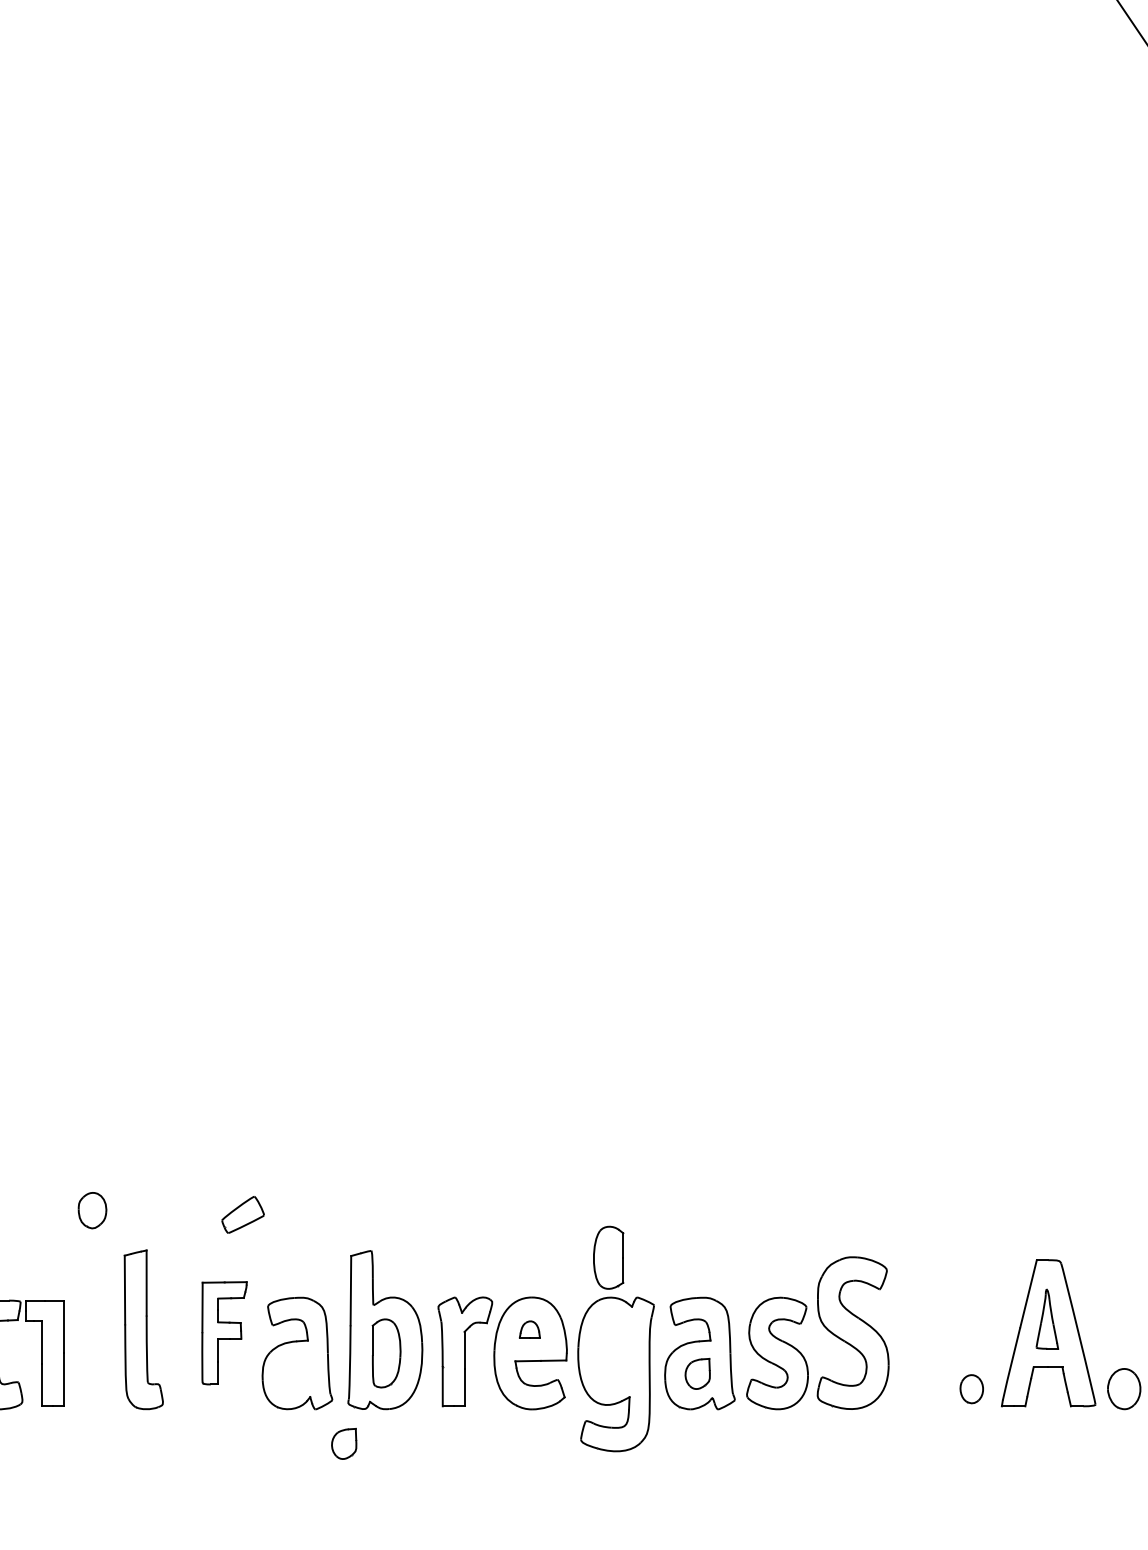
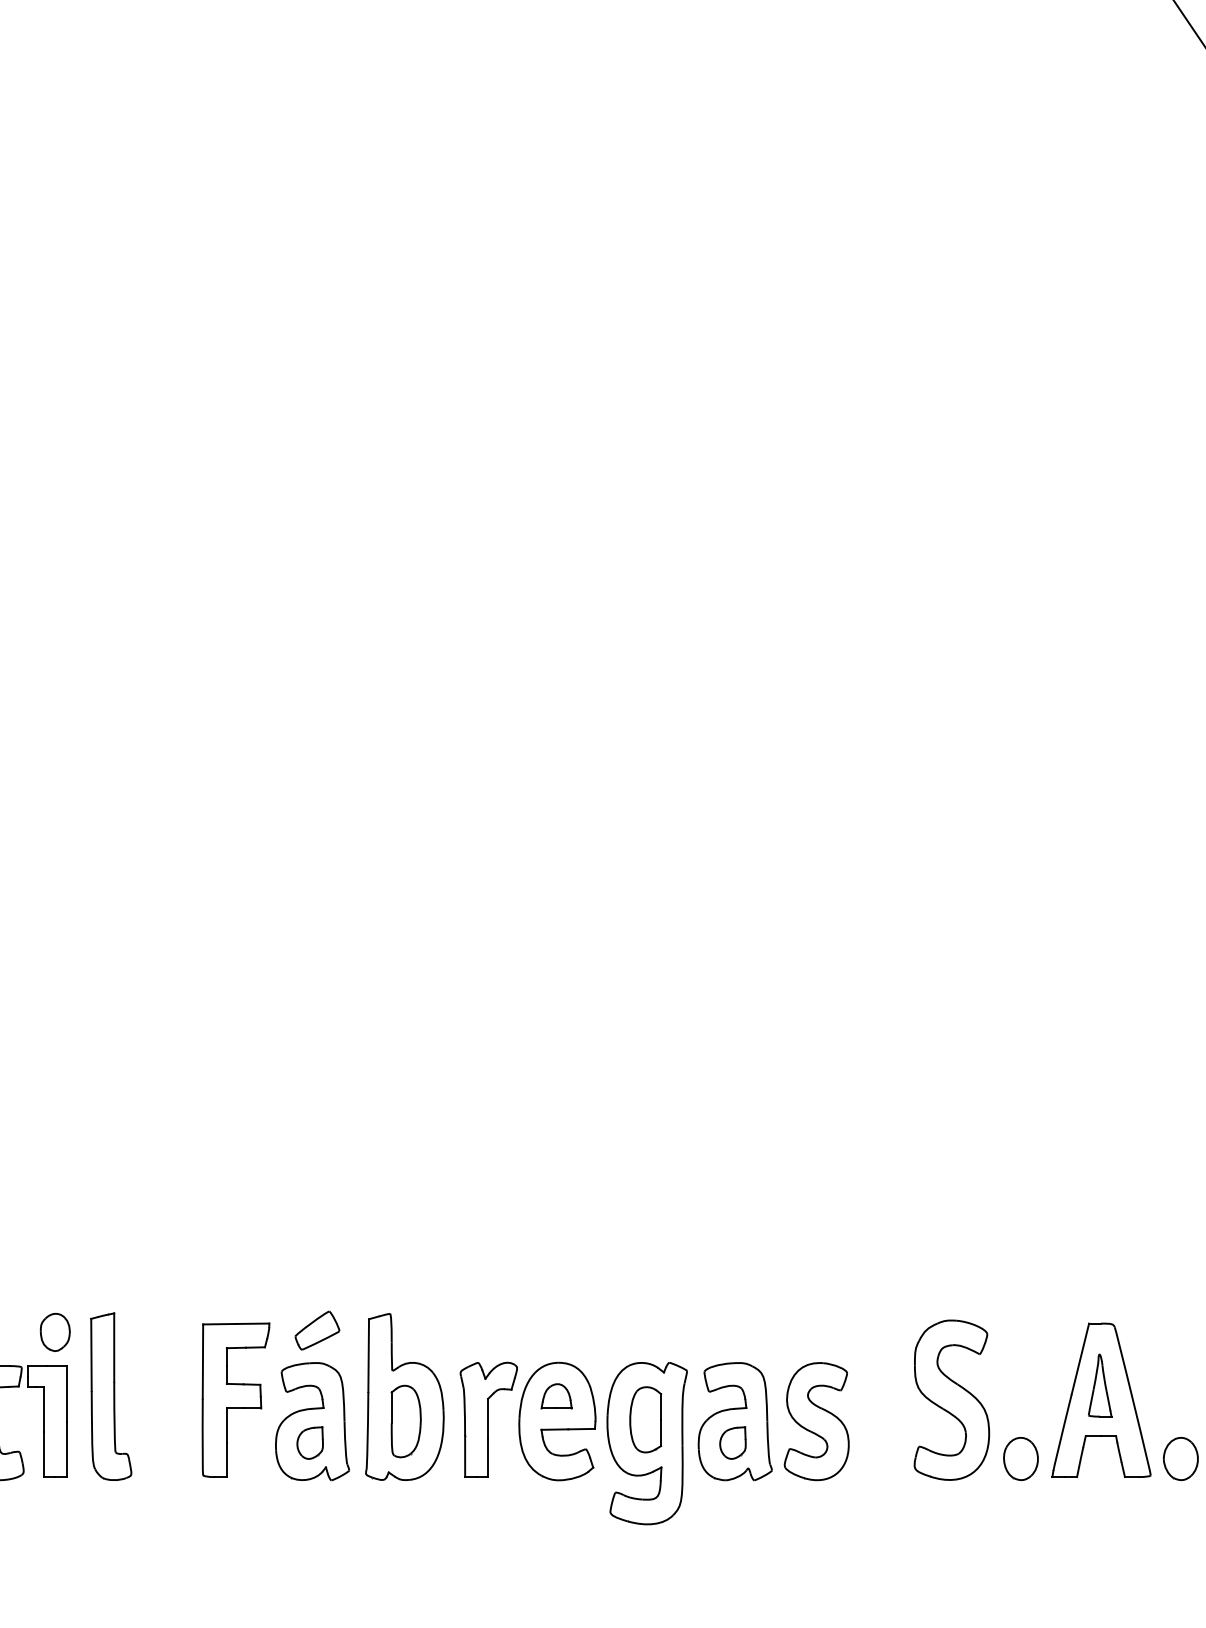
part: (92, 1210) -> (55, 1332), moved
part: (242, 1214) -> (316, 1330), moved
part: (608, 1257) -> (645, 1419), moved
part: (143, 1329) -> (110, 1396), moved
part: (529, 1329) -> (556, 1396), size x1.43
part: (852, 1332) -> (951, 1399), moved
part: (224, 1333) -> (235, 1400), size x1.43
part: (971, 1389) -> (1020, 1459), size x1.43
part: (344, 1443) -> (310, 1442), moved

